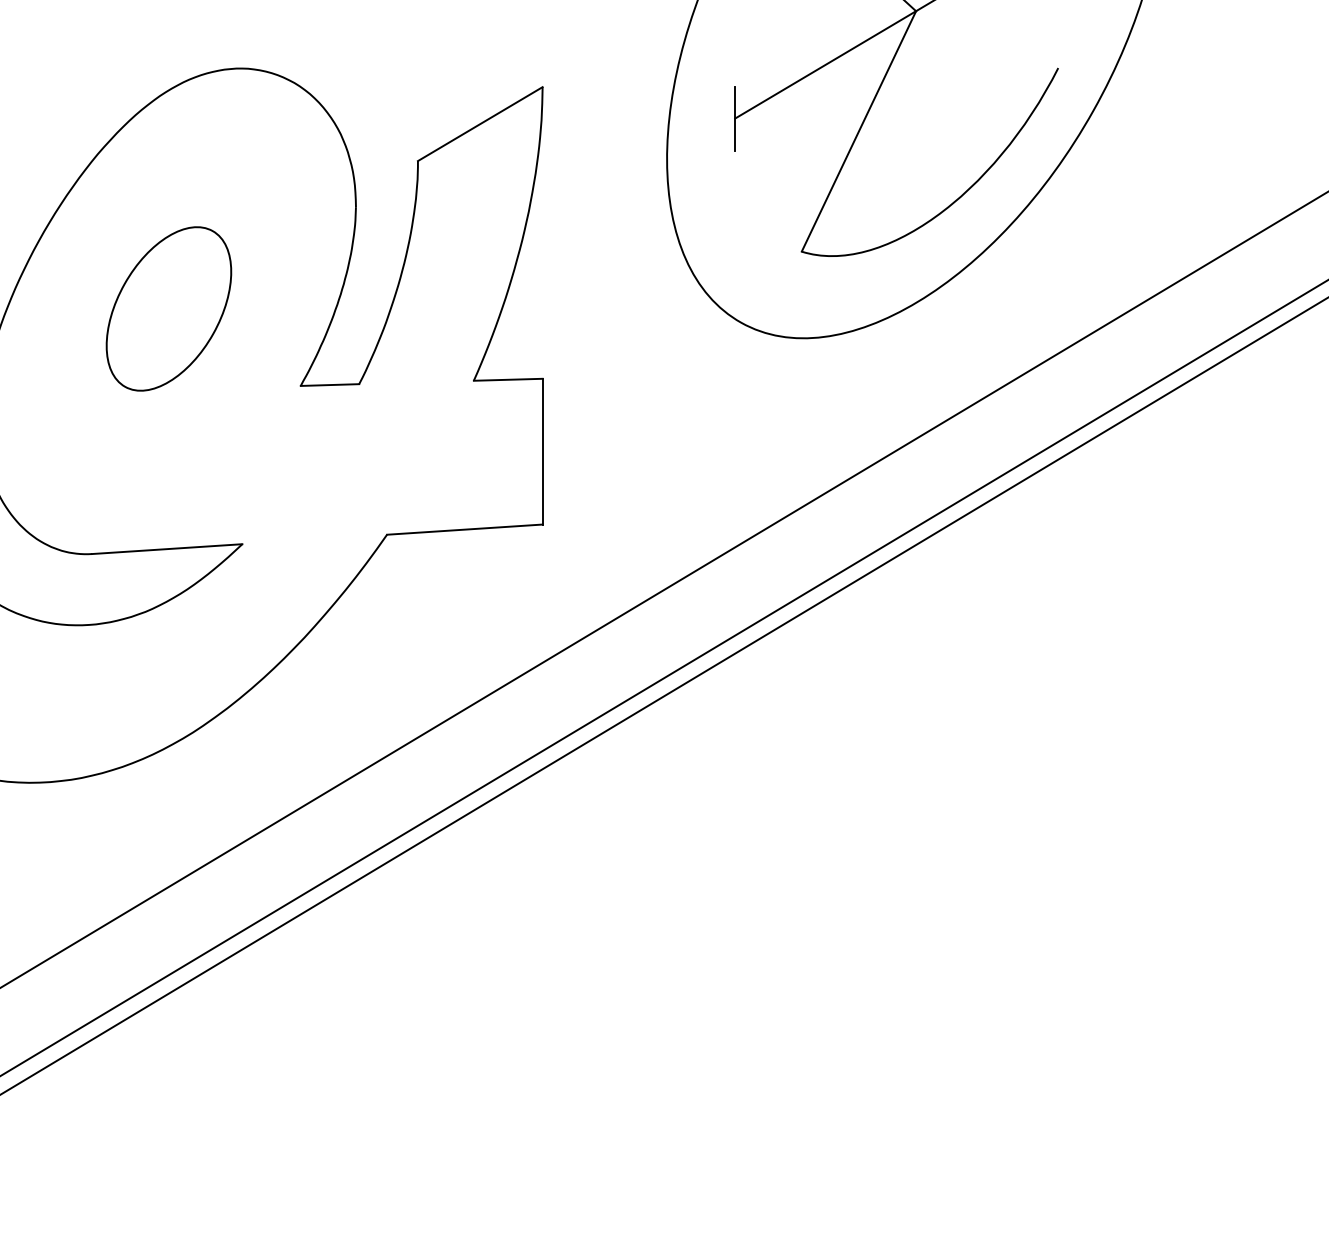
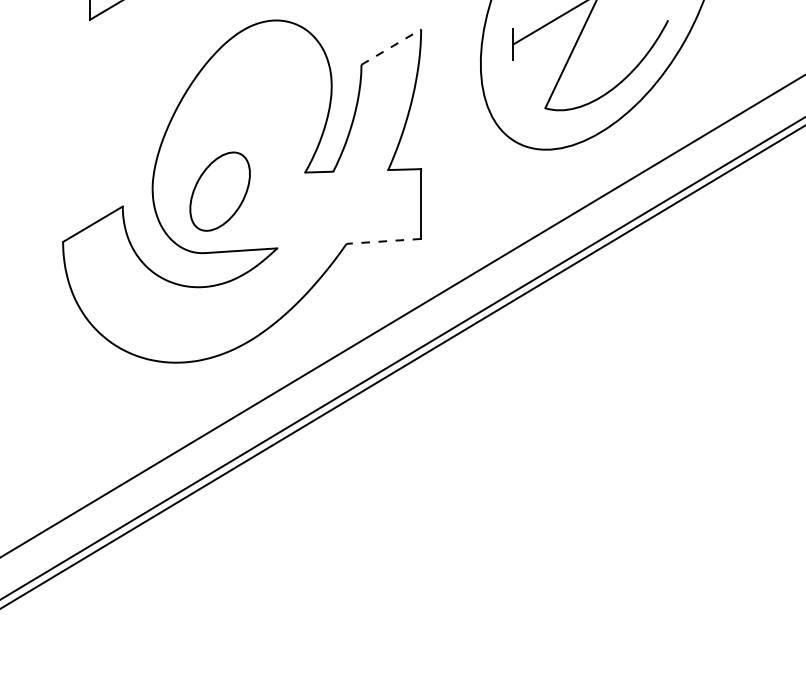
line: (480, 124) -> (391, 47), solid -> dashed
part: (167, 308) -> (219, 191), moved
line: (463, 529) -> (383, 241), solid -> dashed

